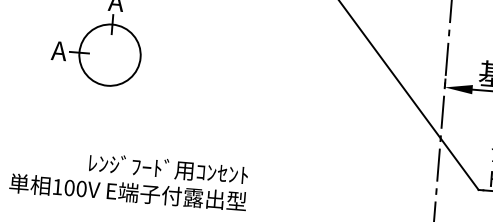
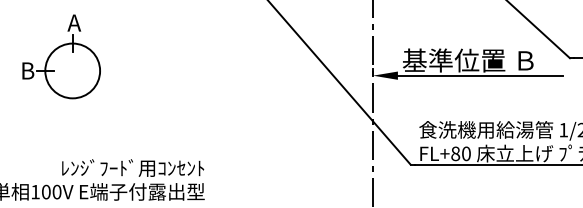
text: (59, 50) -> (27, 70), A -> B

